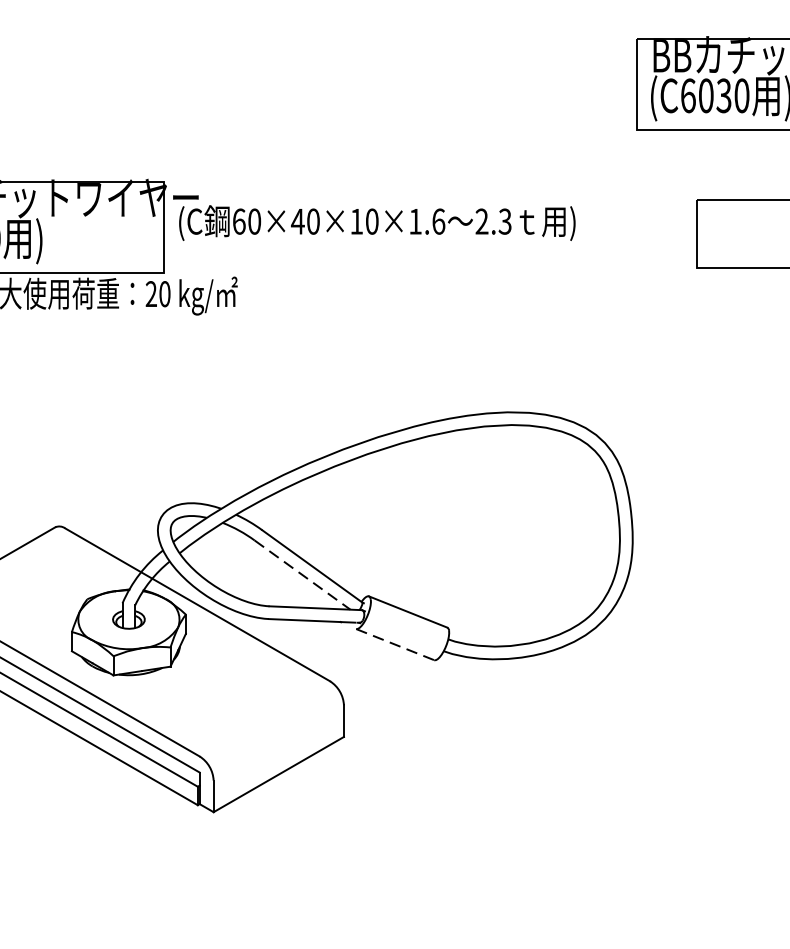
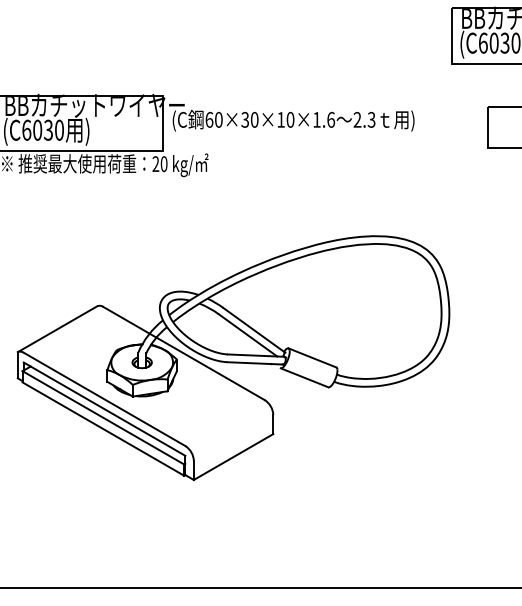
text: (298, 220) -> (245, 119), 60×40×10×1.6 -> 60×30×10×1.6
line: (303, 575) -> (248, 335), dashed -> solid
line: (395, 644) -> (304, 377), dashed -> solid

